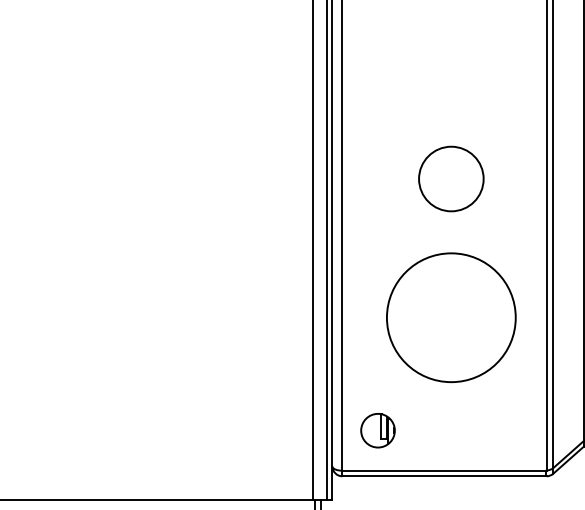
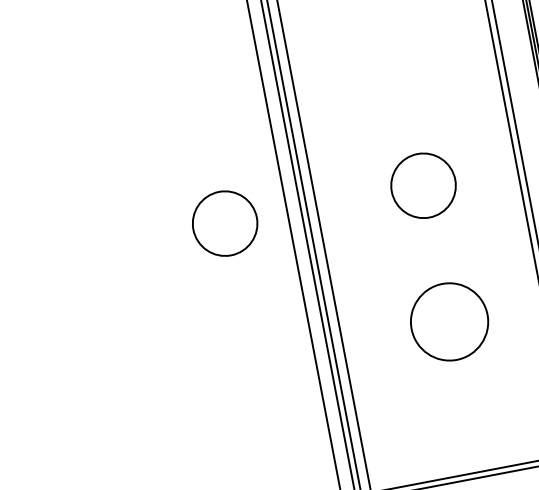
circle: (249, 178) -> (225, 223), added
circle: (451, 317) -> (449, 321), size x0.6
part: (377, 430) -> (398, 446), removed

